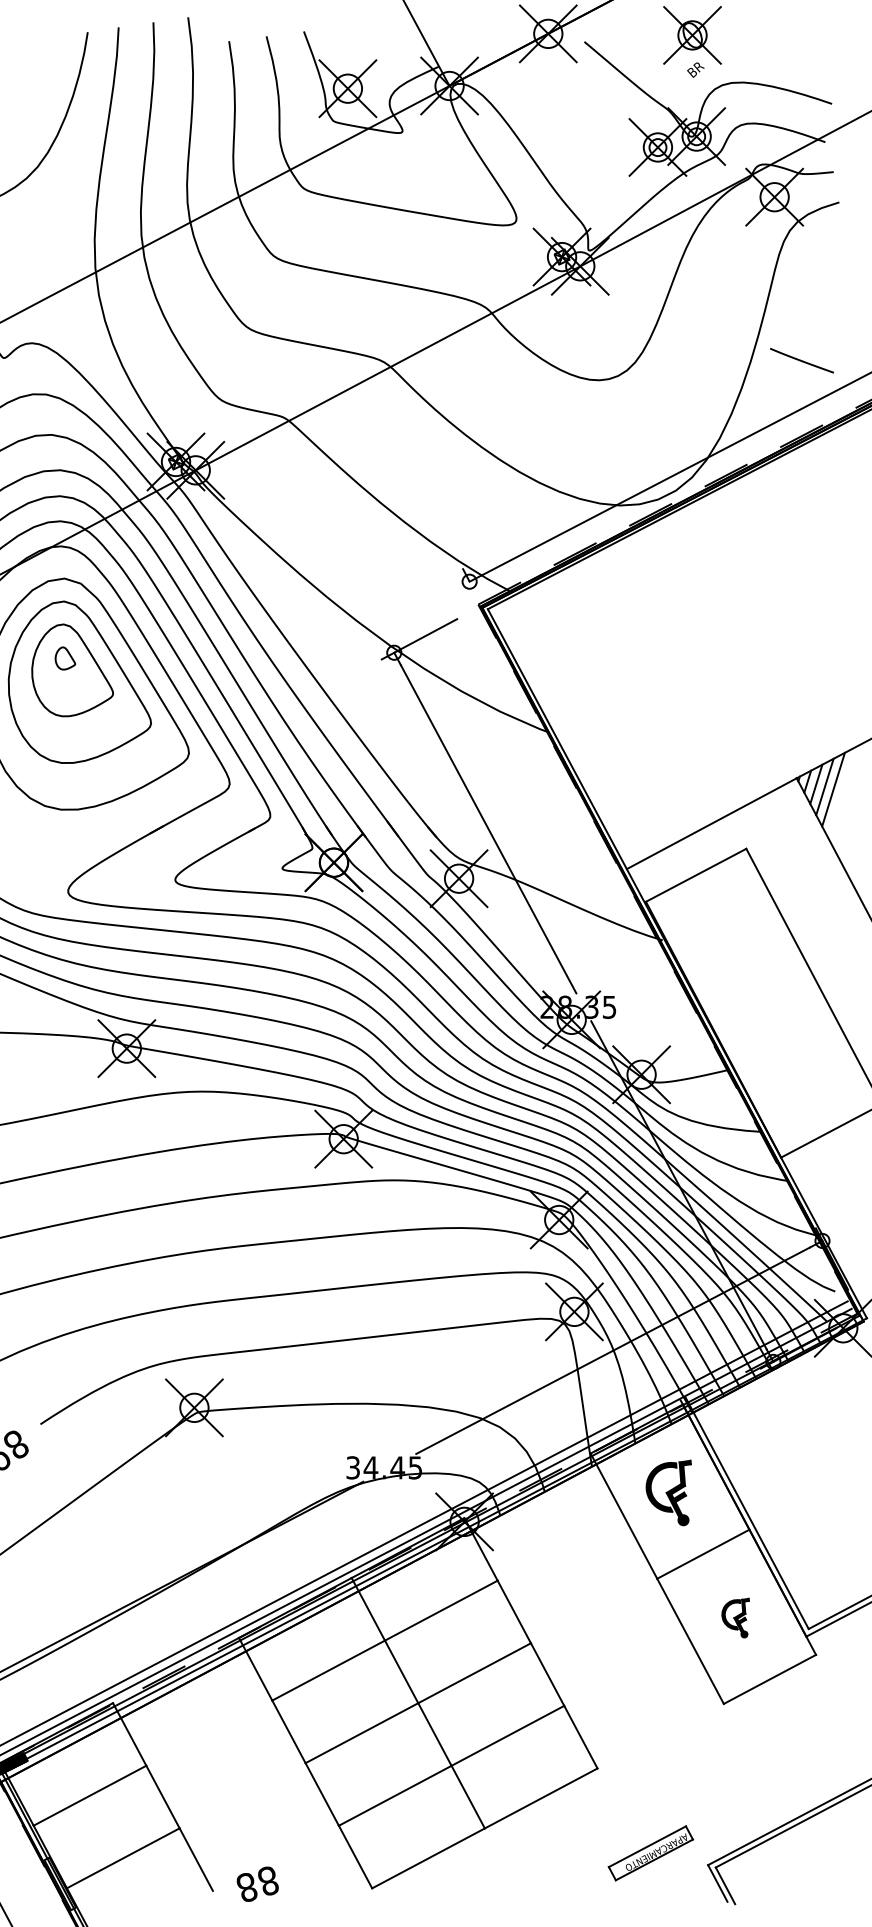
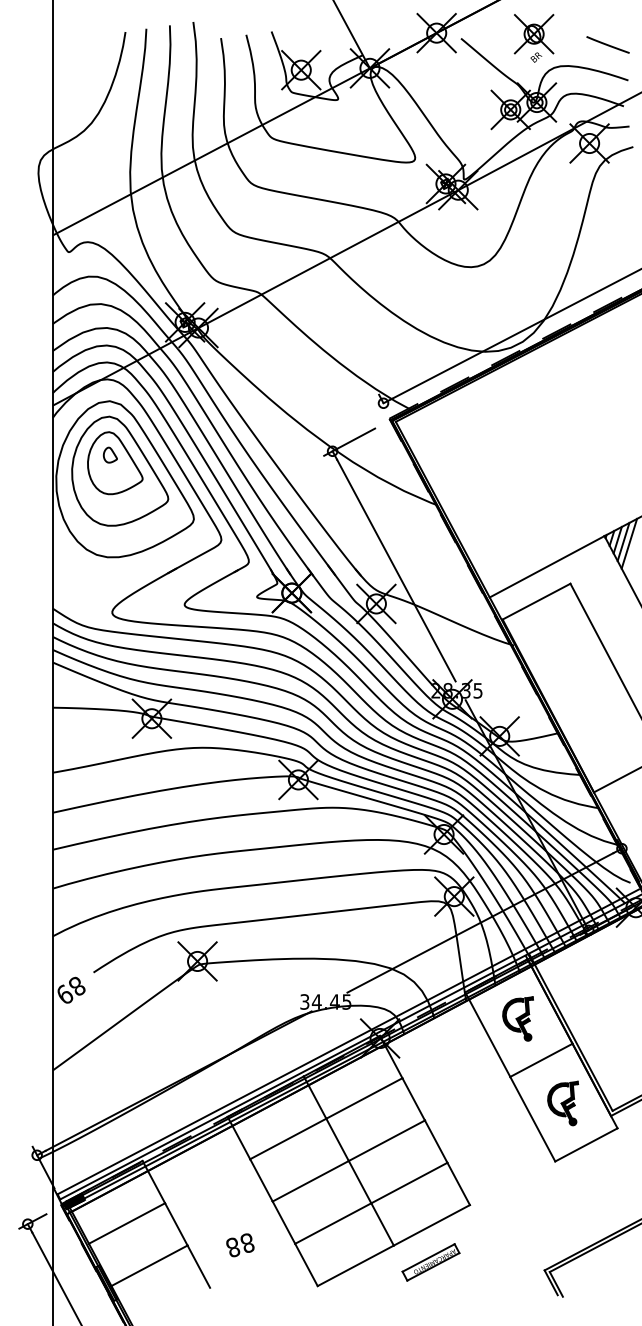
line: (801, 360) -> (607, 44), moved
part: (736, 1618) -> (563, 1103), size x1.67
part: (650, 1853) -> (430, 1262), moved
text: (257, 1884) -> (240, 1245), moved

